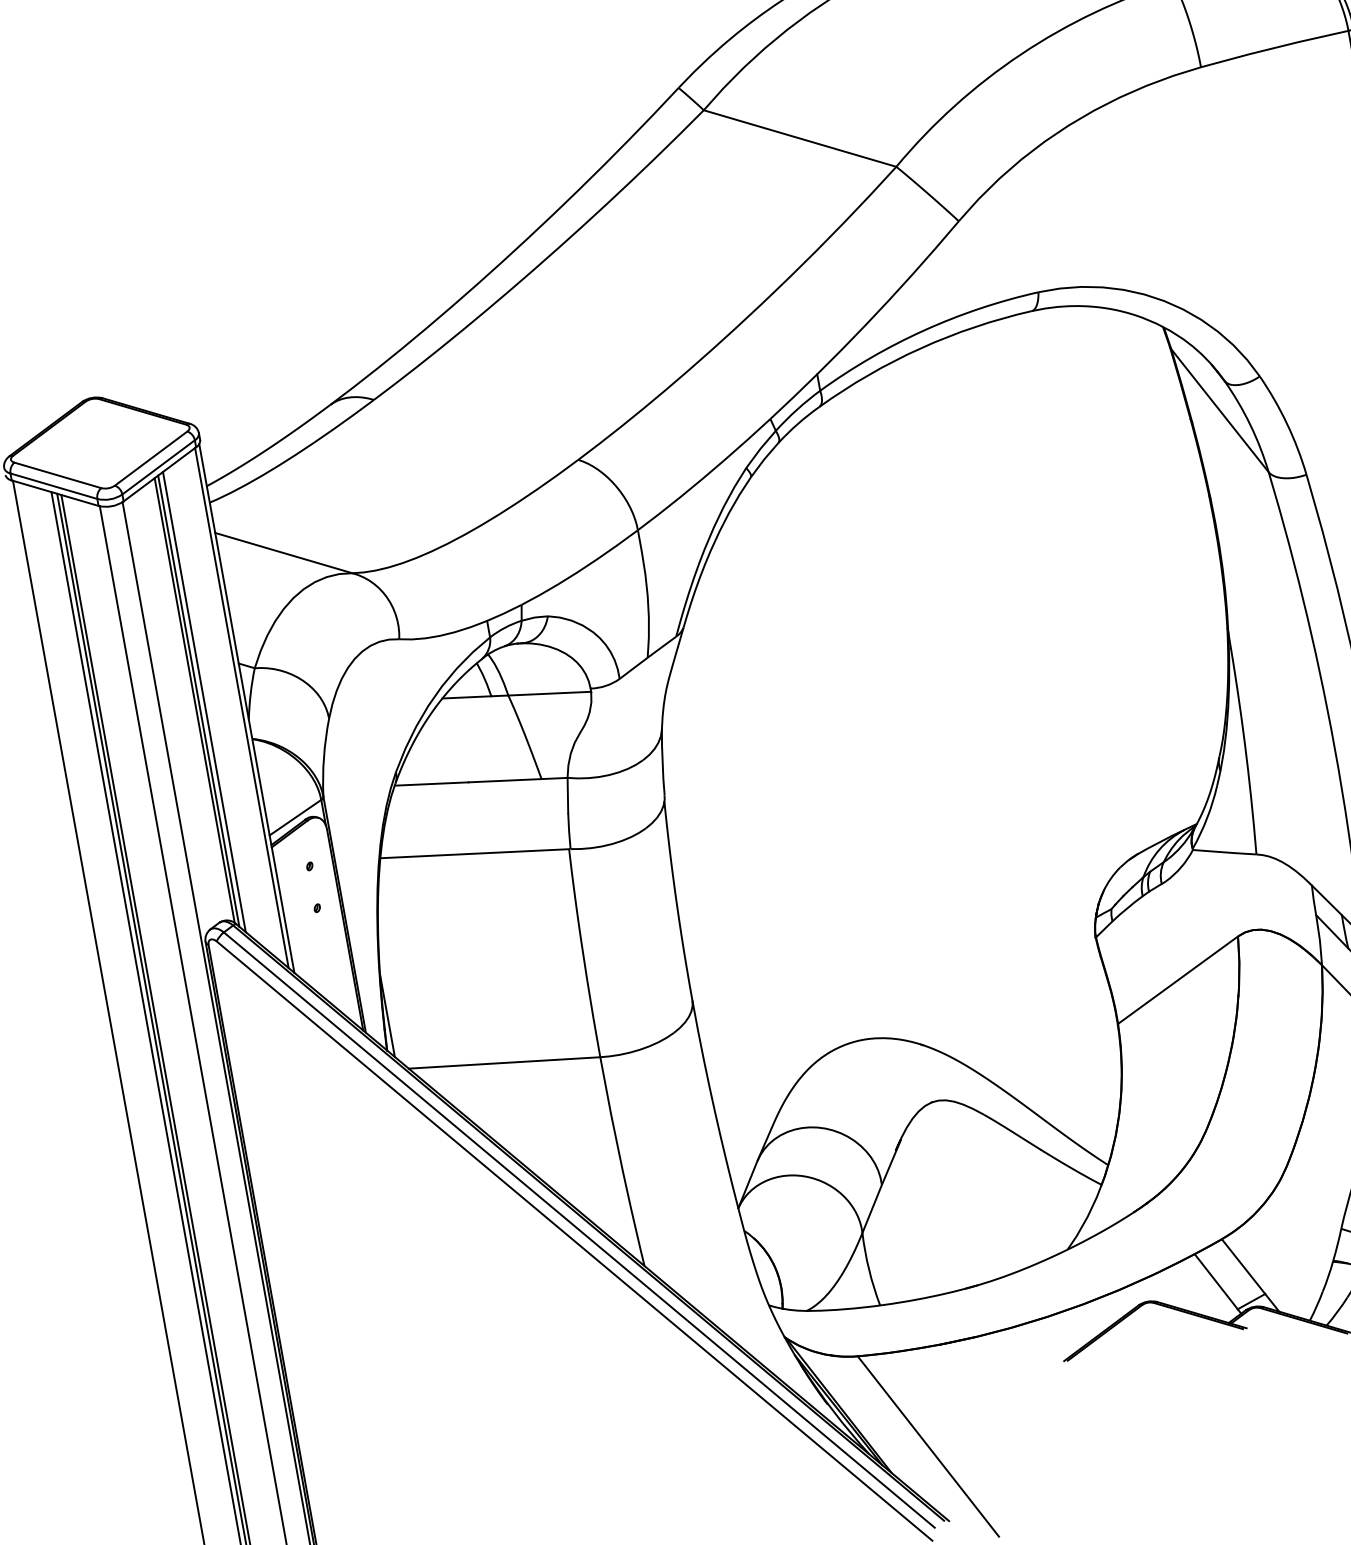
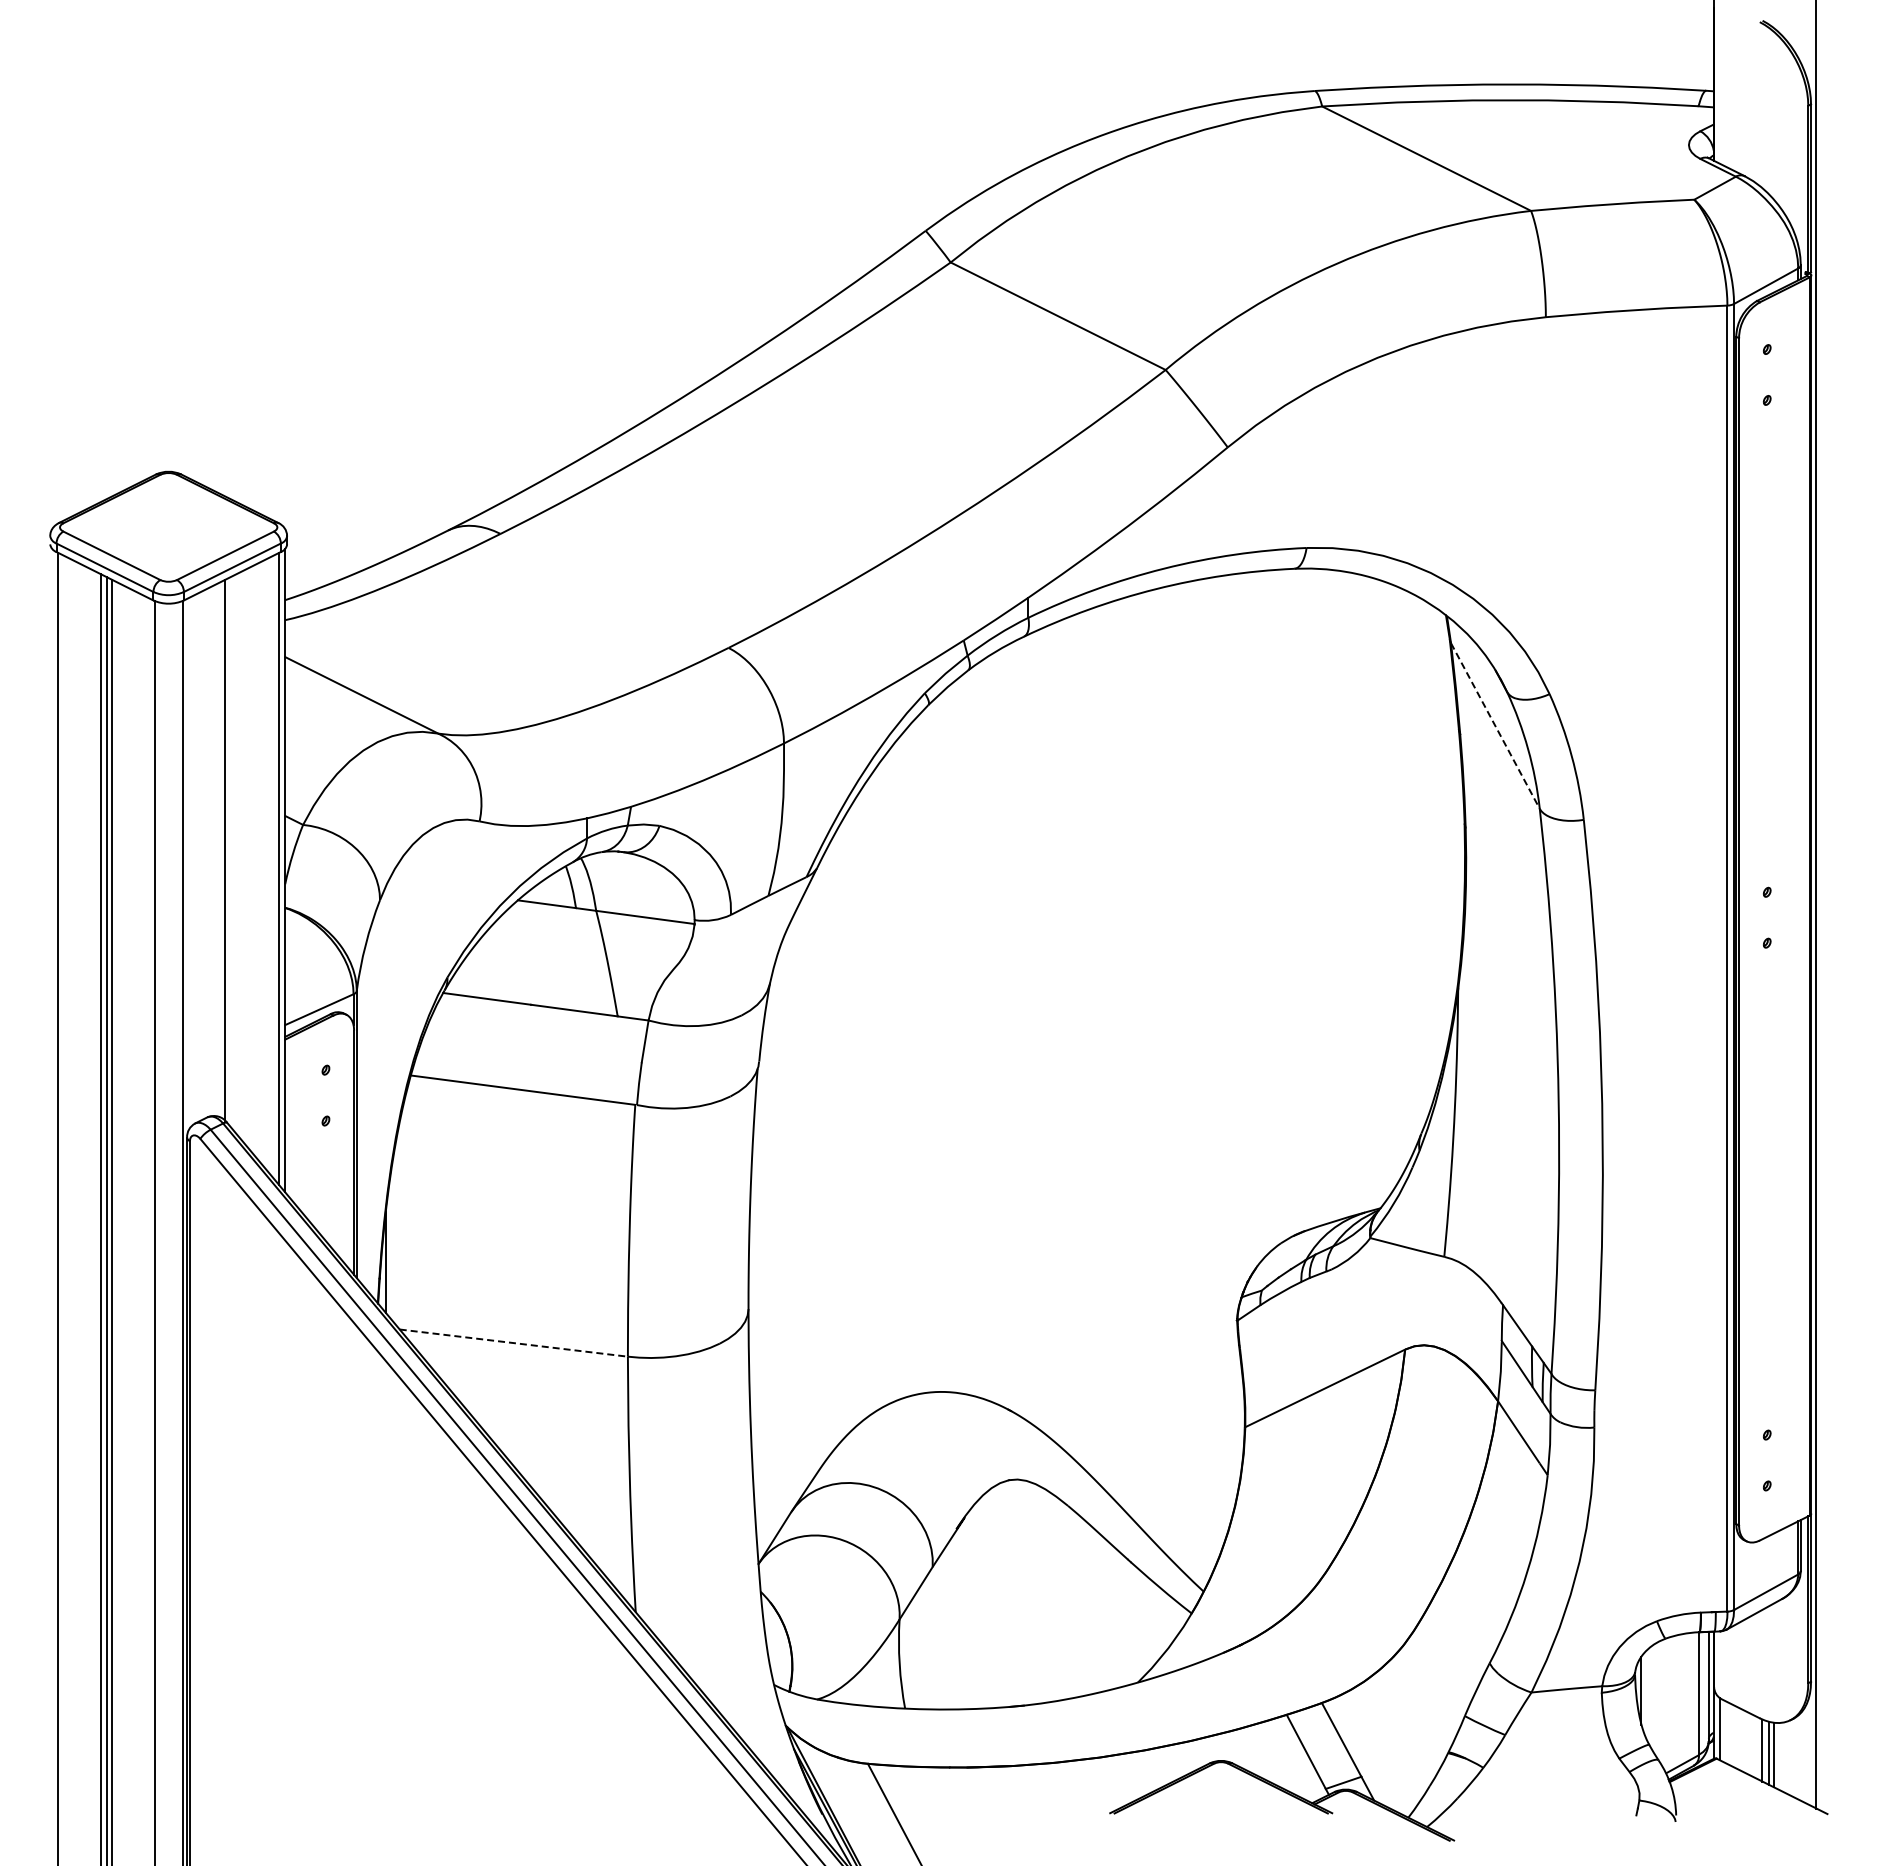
line: (1220, 411) -> (1495, 726), solid -> dashed
line: (199, 700) -> (230, 851), removed
line: (204, 702) -> (236, 854), removed
line: (504, 1063) -> (513, 1343), solid -> dashed

